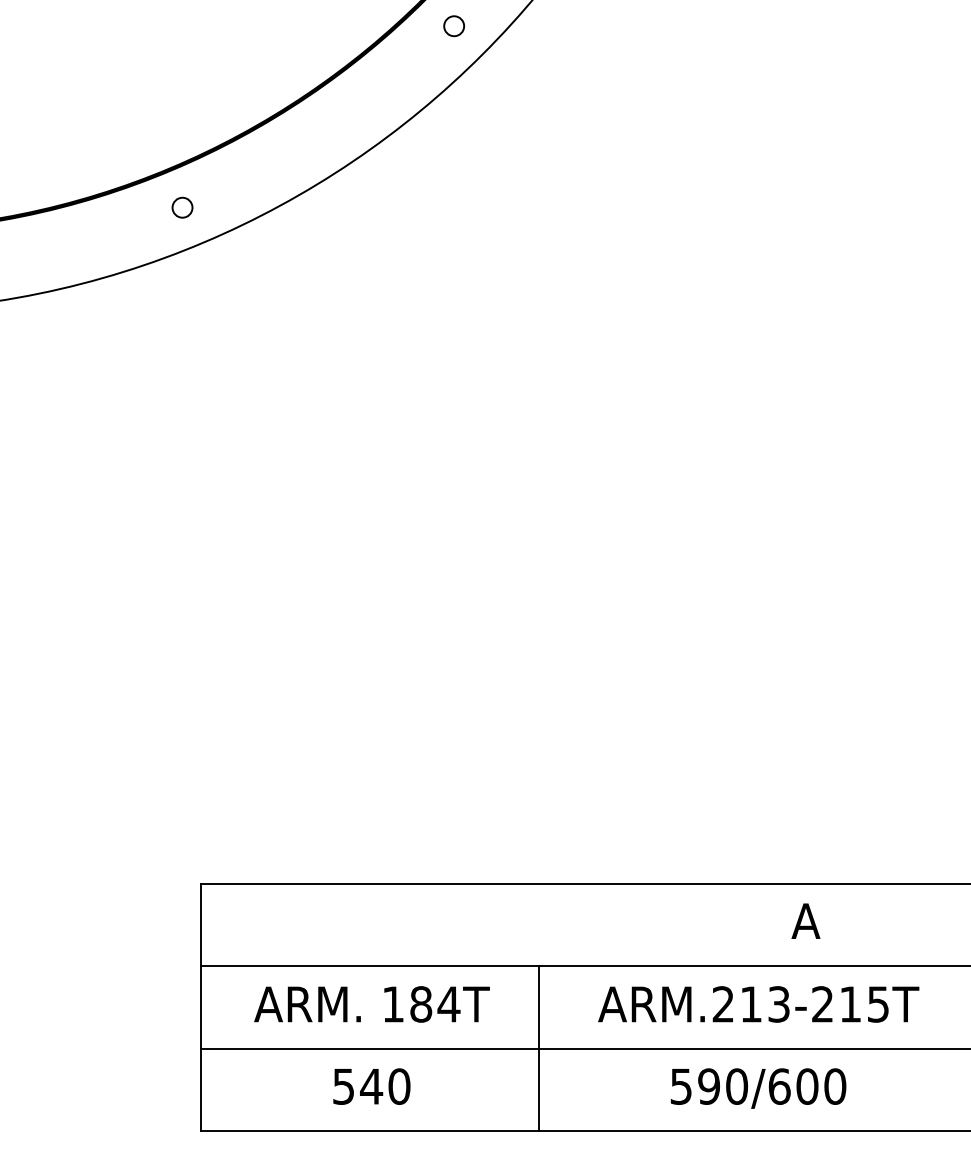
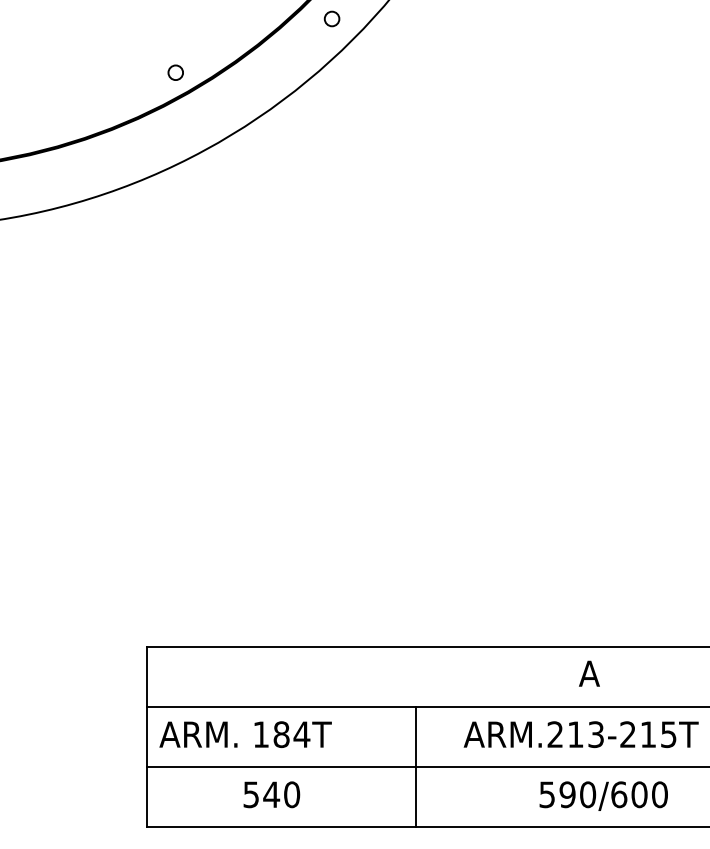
circle: (182, 207) -> (175, 72), moved
text: (371, 1004) -> (245, 734), moved
text: (758, 1004) -> (581, 734), moved
line: (538, 1048) -> (416, 766), moved
text: (758, 1088) -> (603, 796), moved

